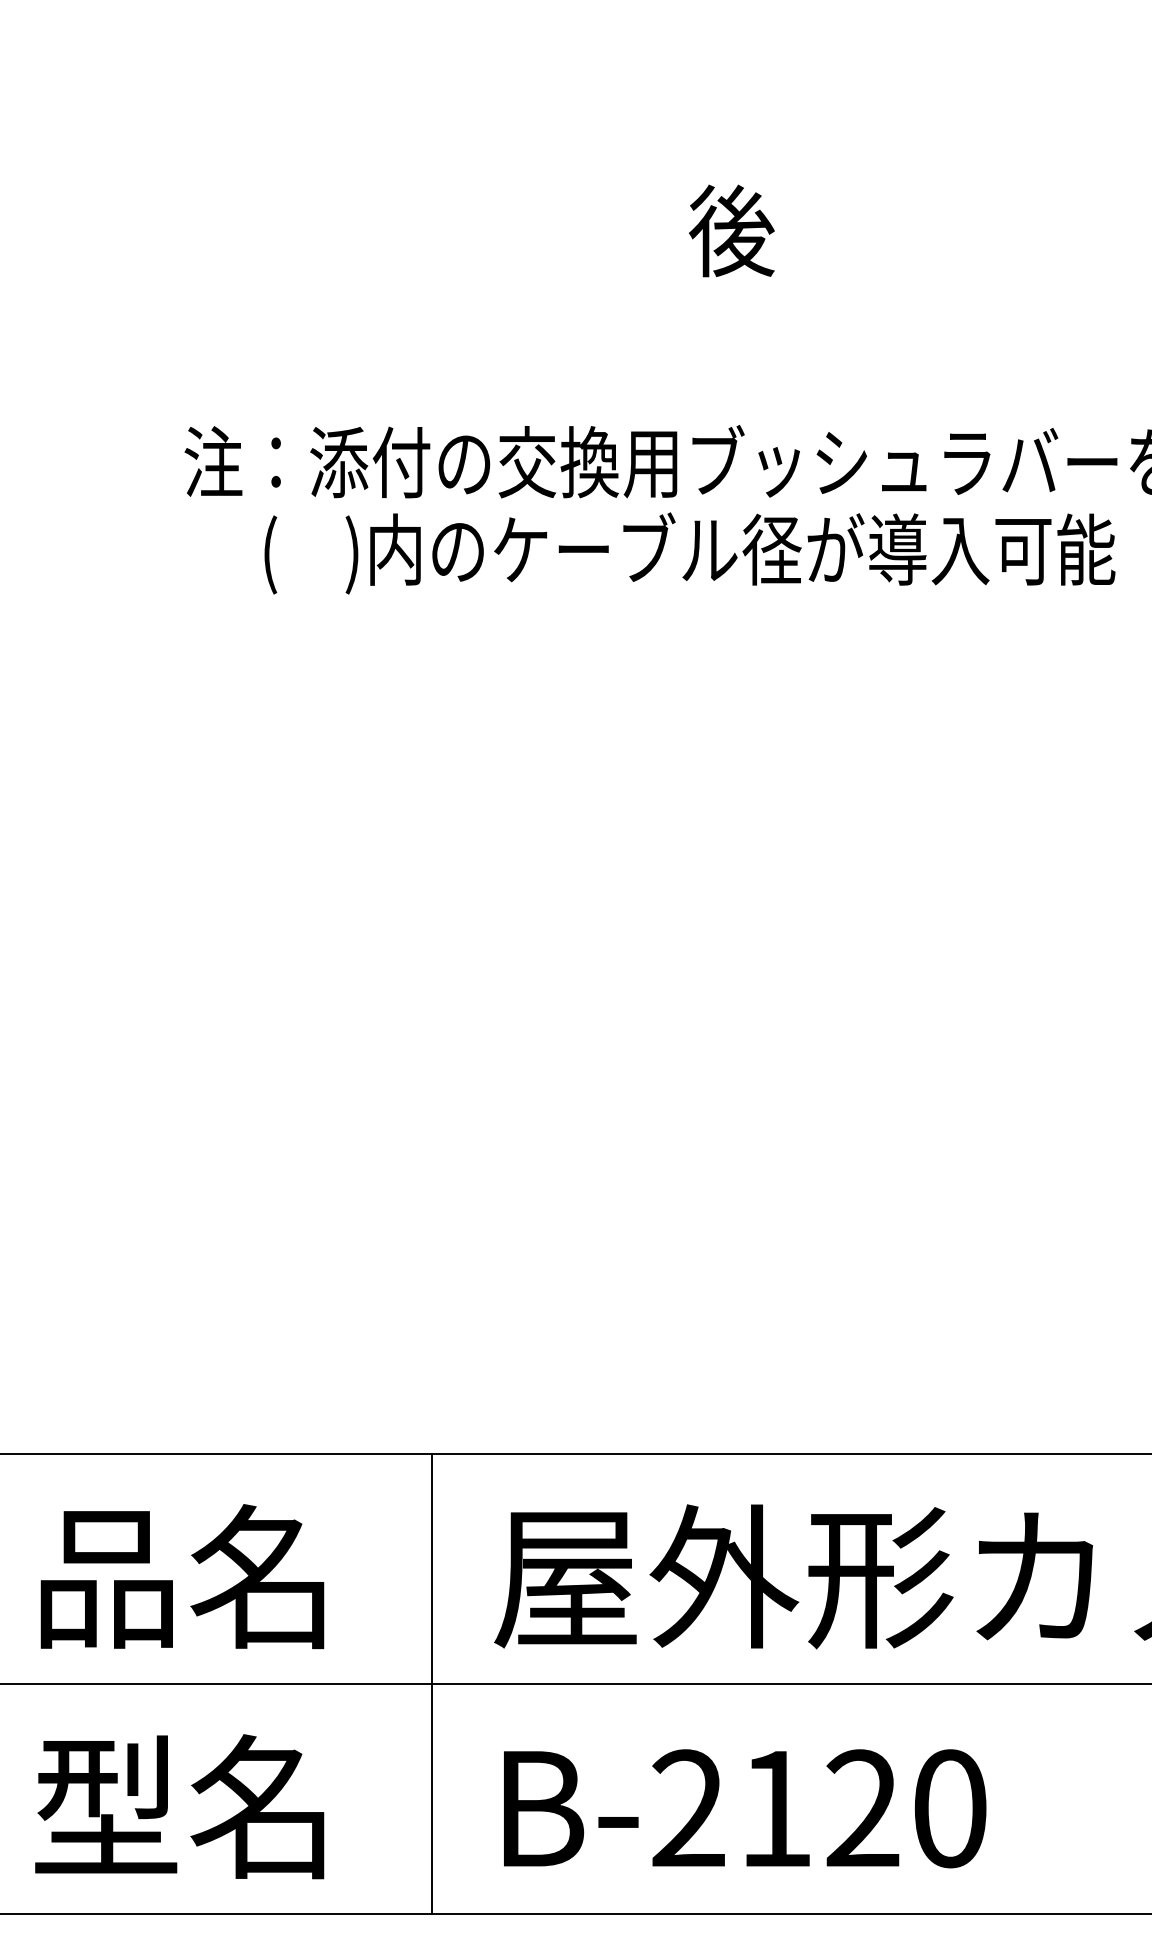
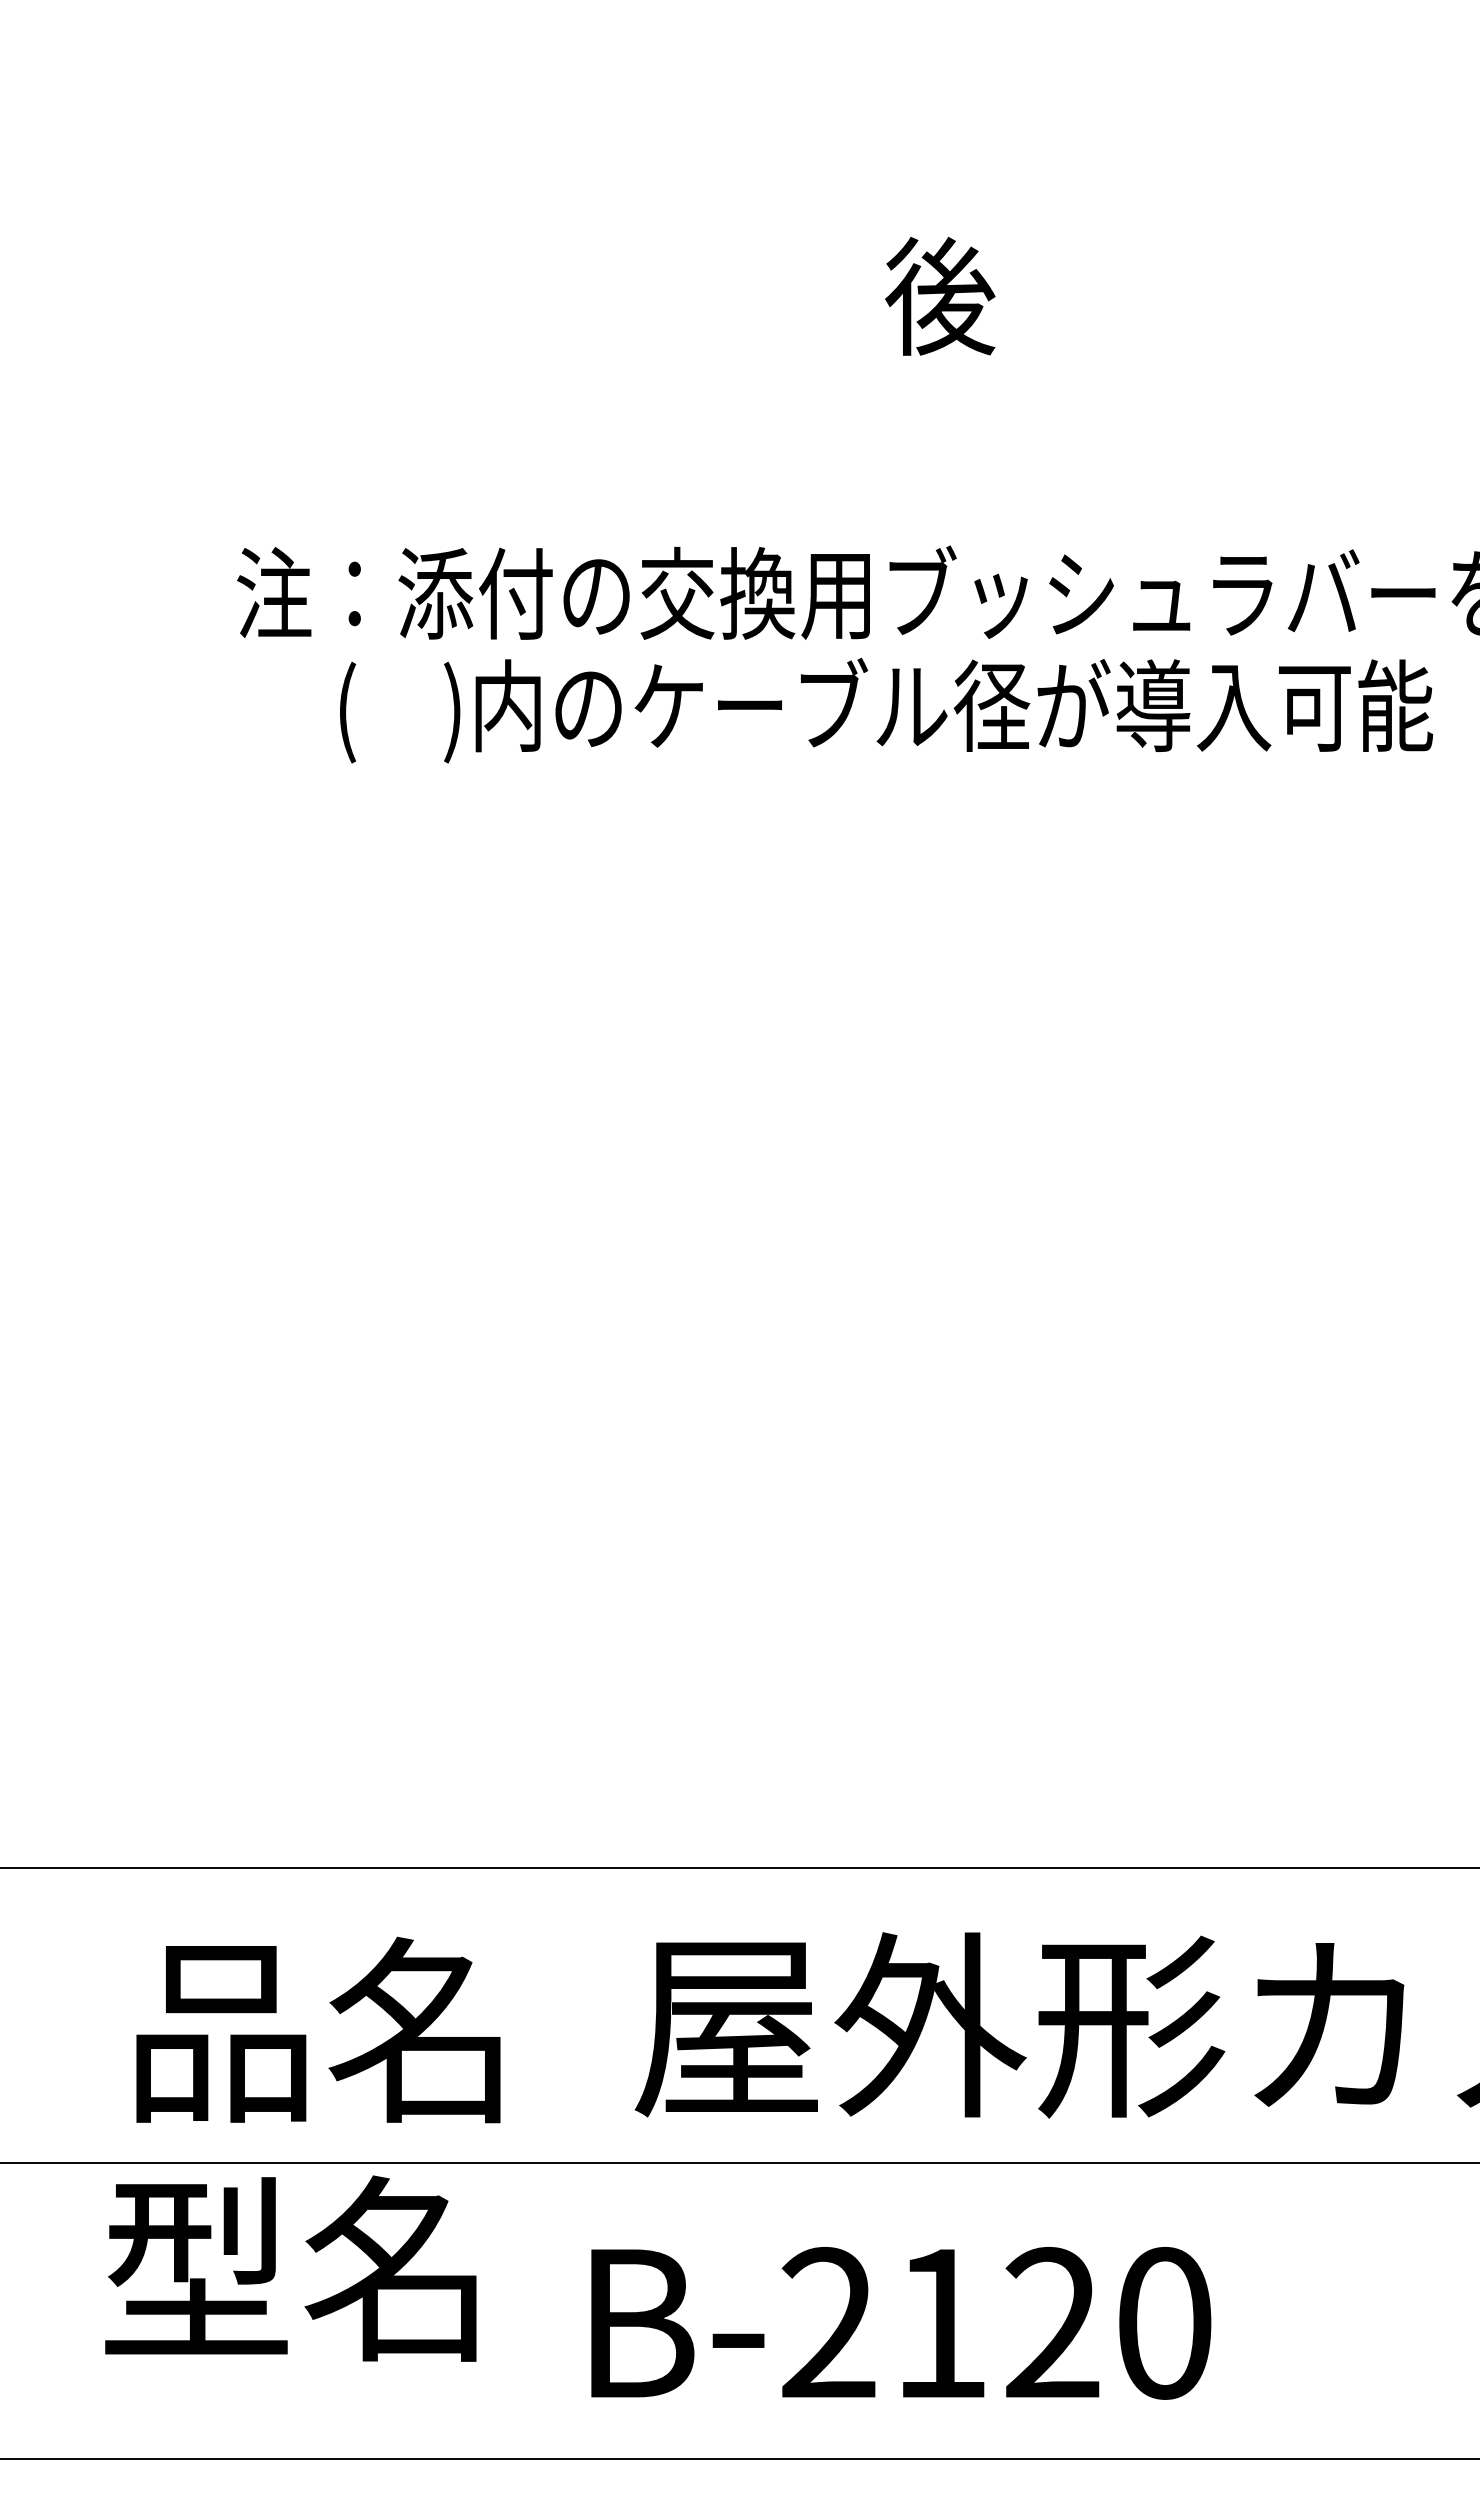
text: (182, 1576) -> (318, 2029), moved
line: (432, 1684) -> (555, 2163), removed
text: (179, 1806) -> (290, 2268), moved
text: (745, 1808) -> (901, 2323), moved

